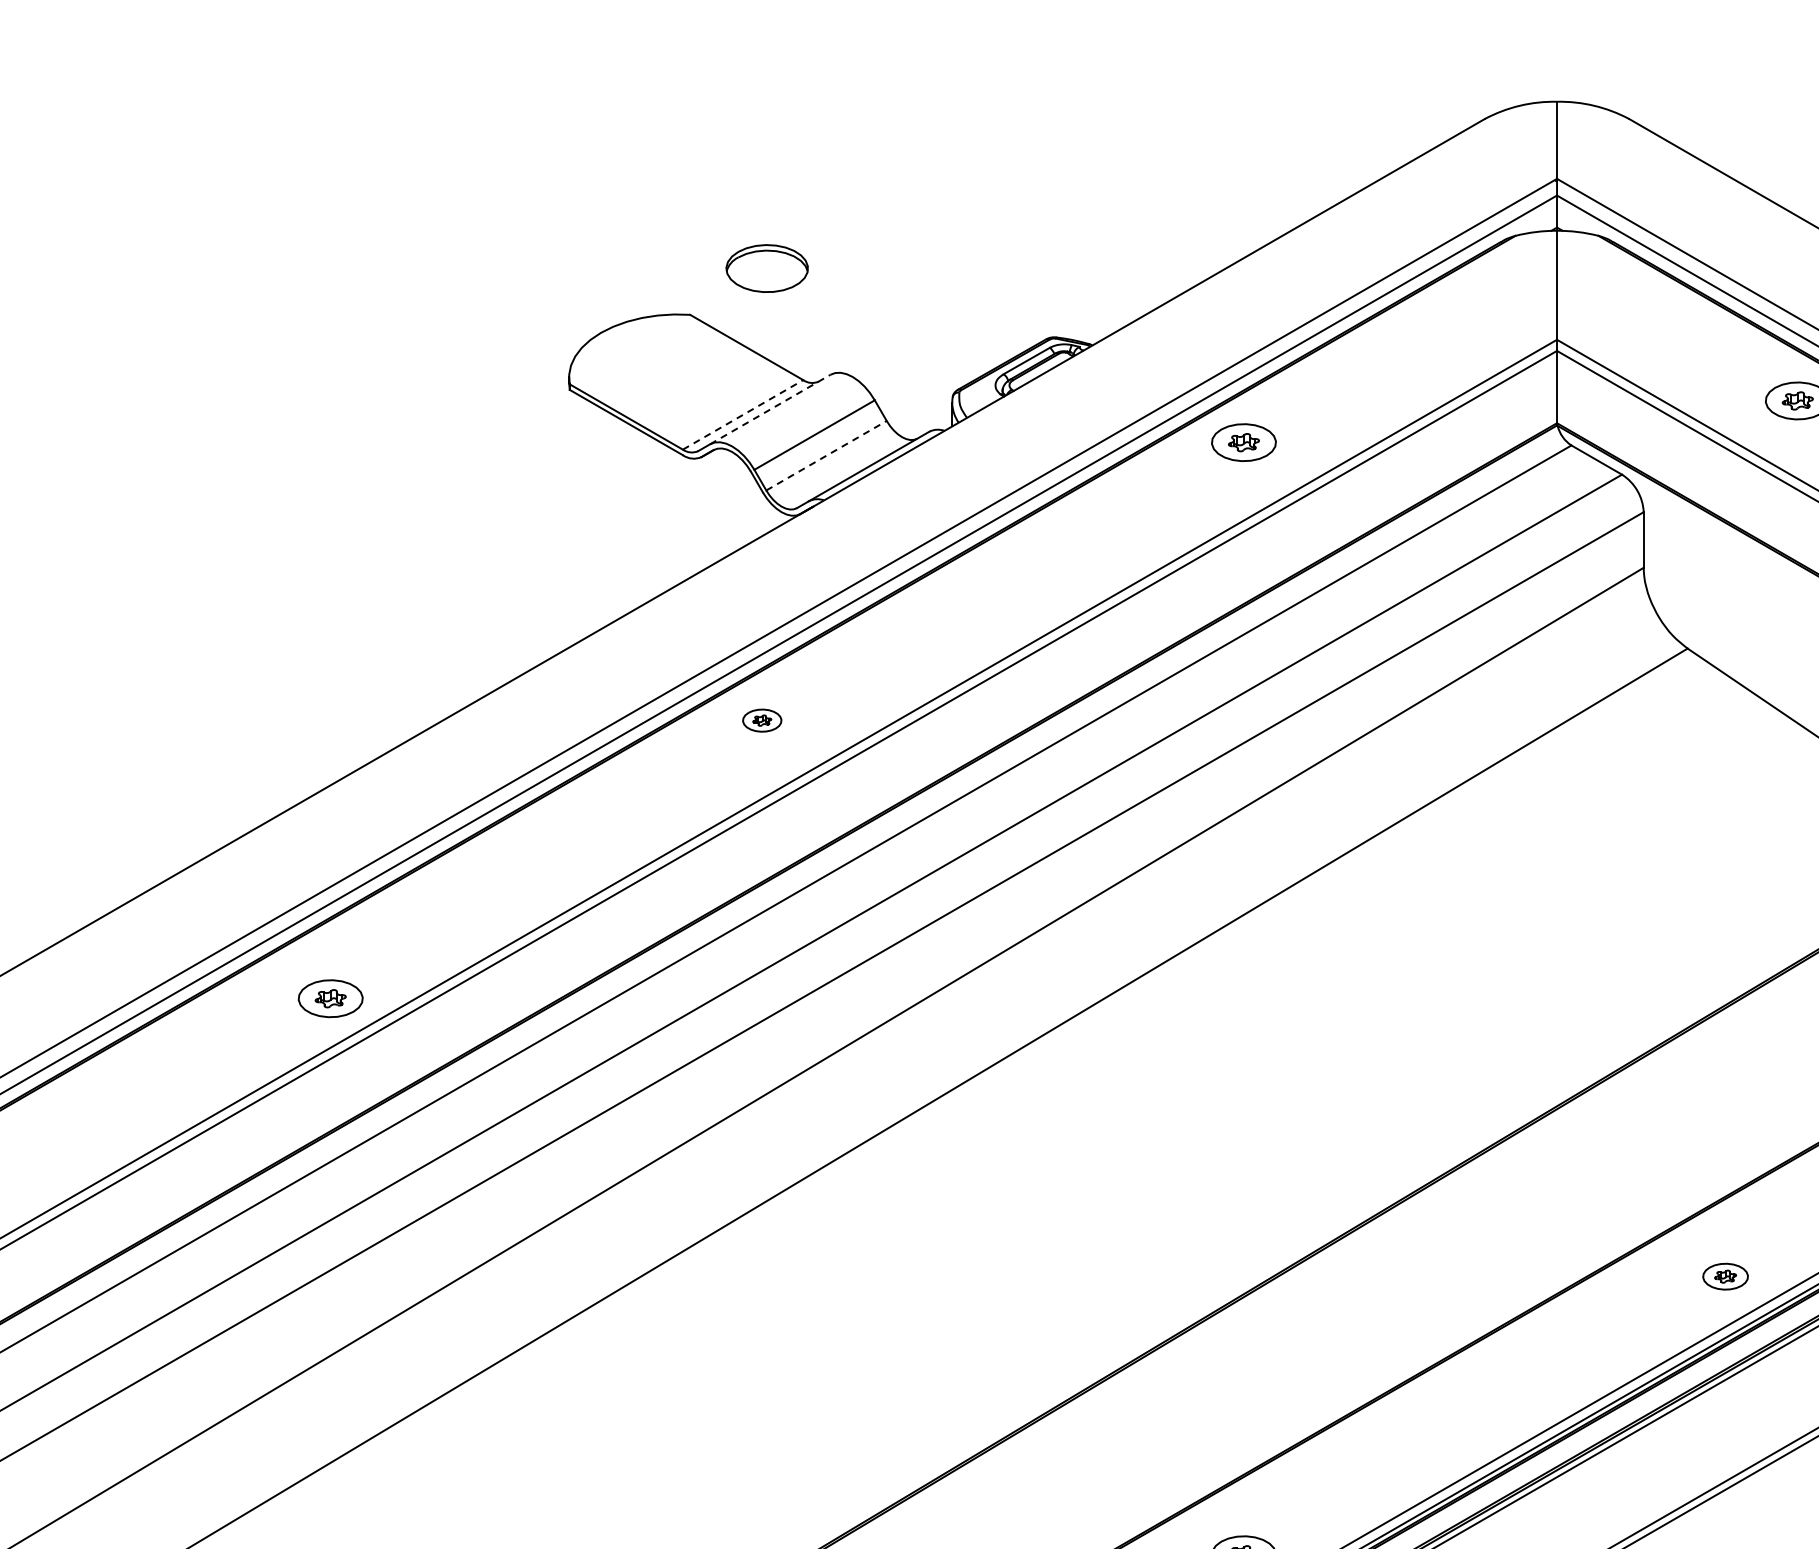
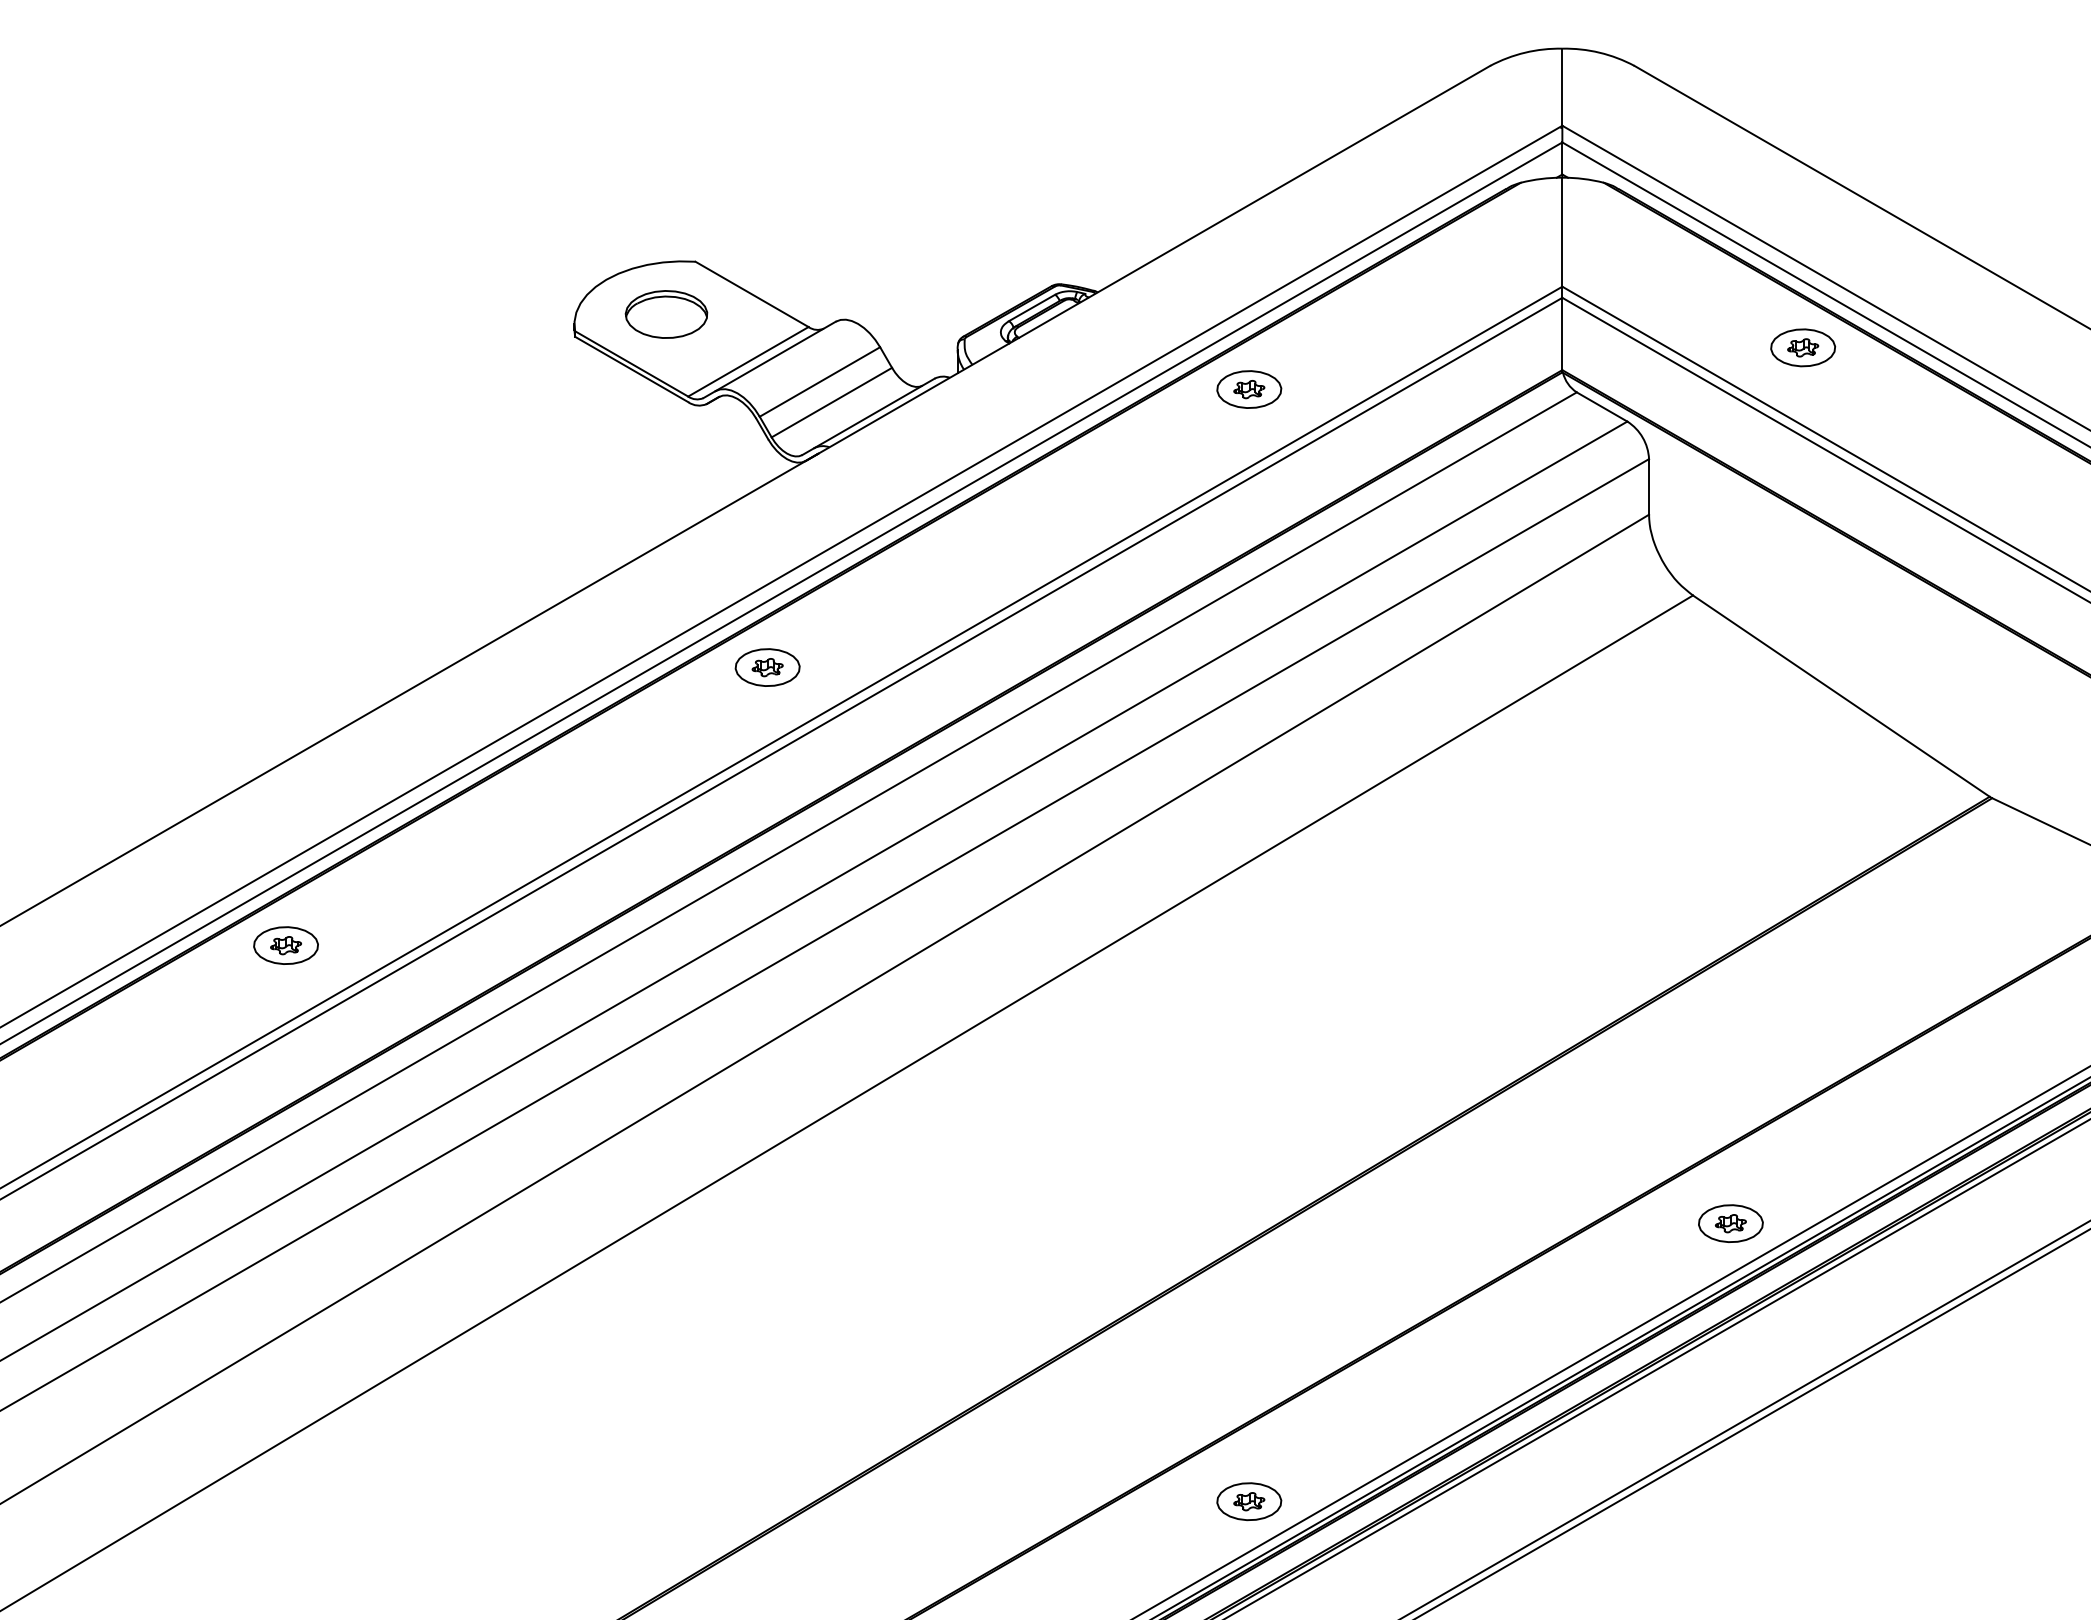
part: (767, 268) -> (666, 314), moved
line: (770, 409) -> (775, 356), dashed -> solid
line: (743, 414) -> (748, 361), dashed -> solid
line: (826, 455) -> (831, 402), dashed -> solid
part: (762, 720) -> (767, 667), size x1.67
part: (330, 998) -> (285, 945), moved
part: (1725, 1276) -> (1730, 1223), size x1.43

